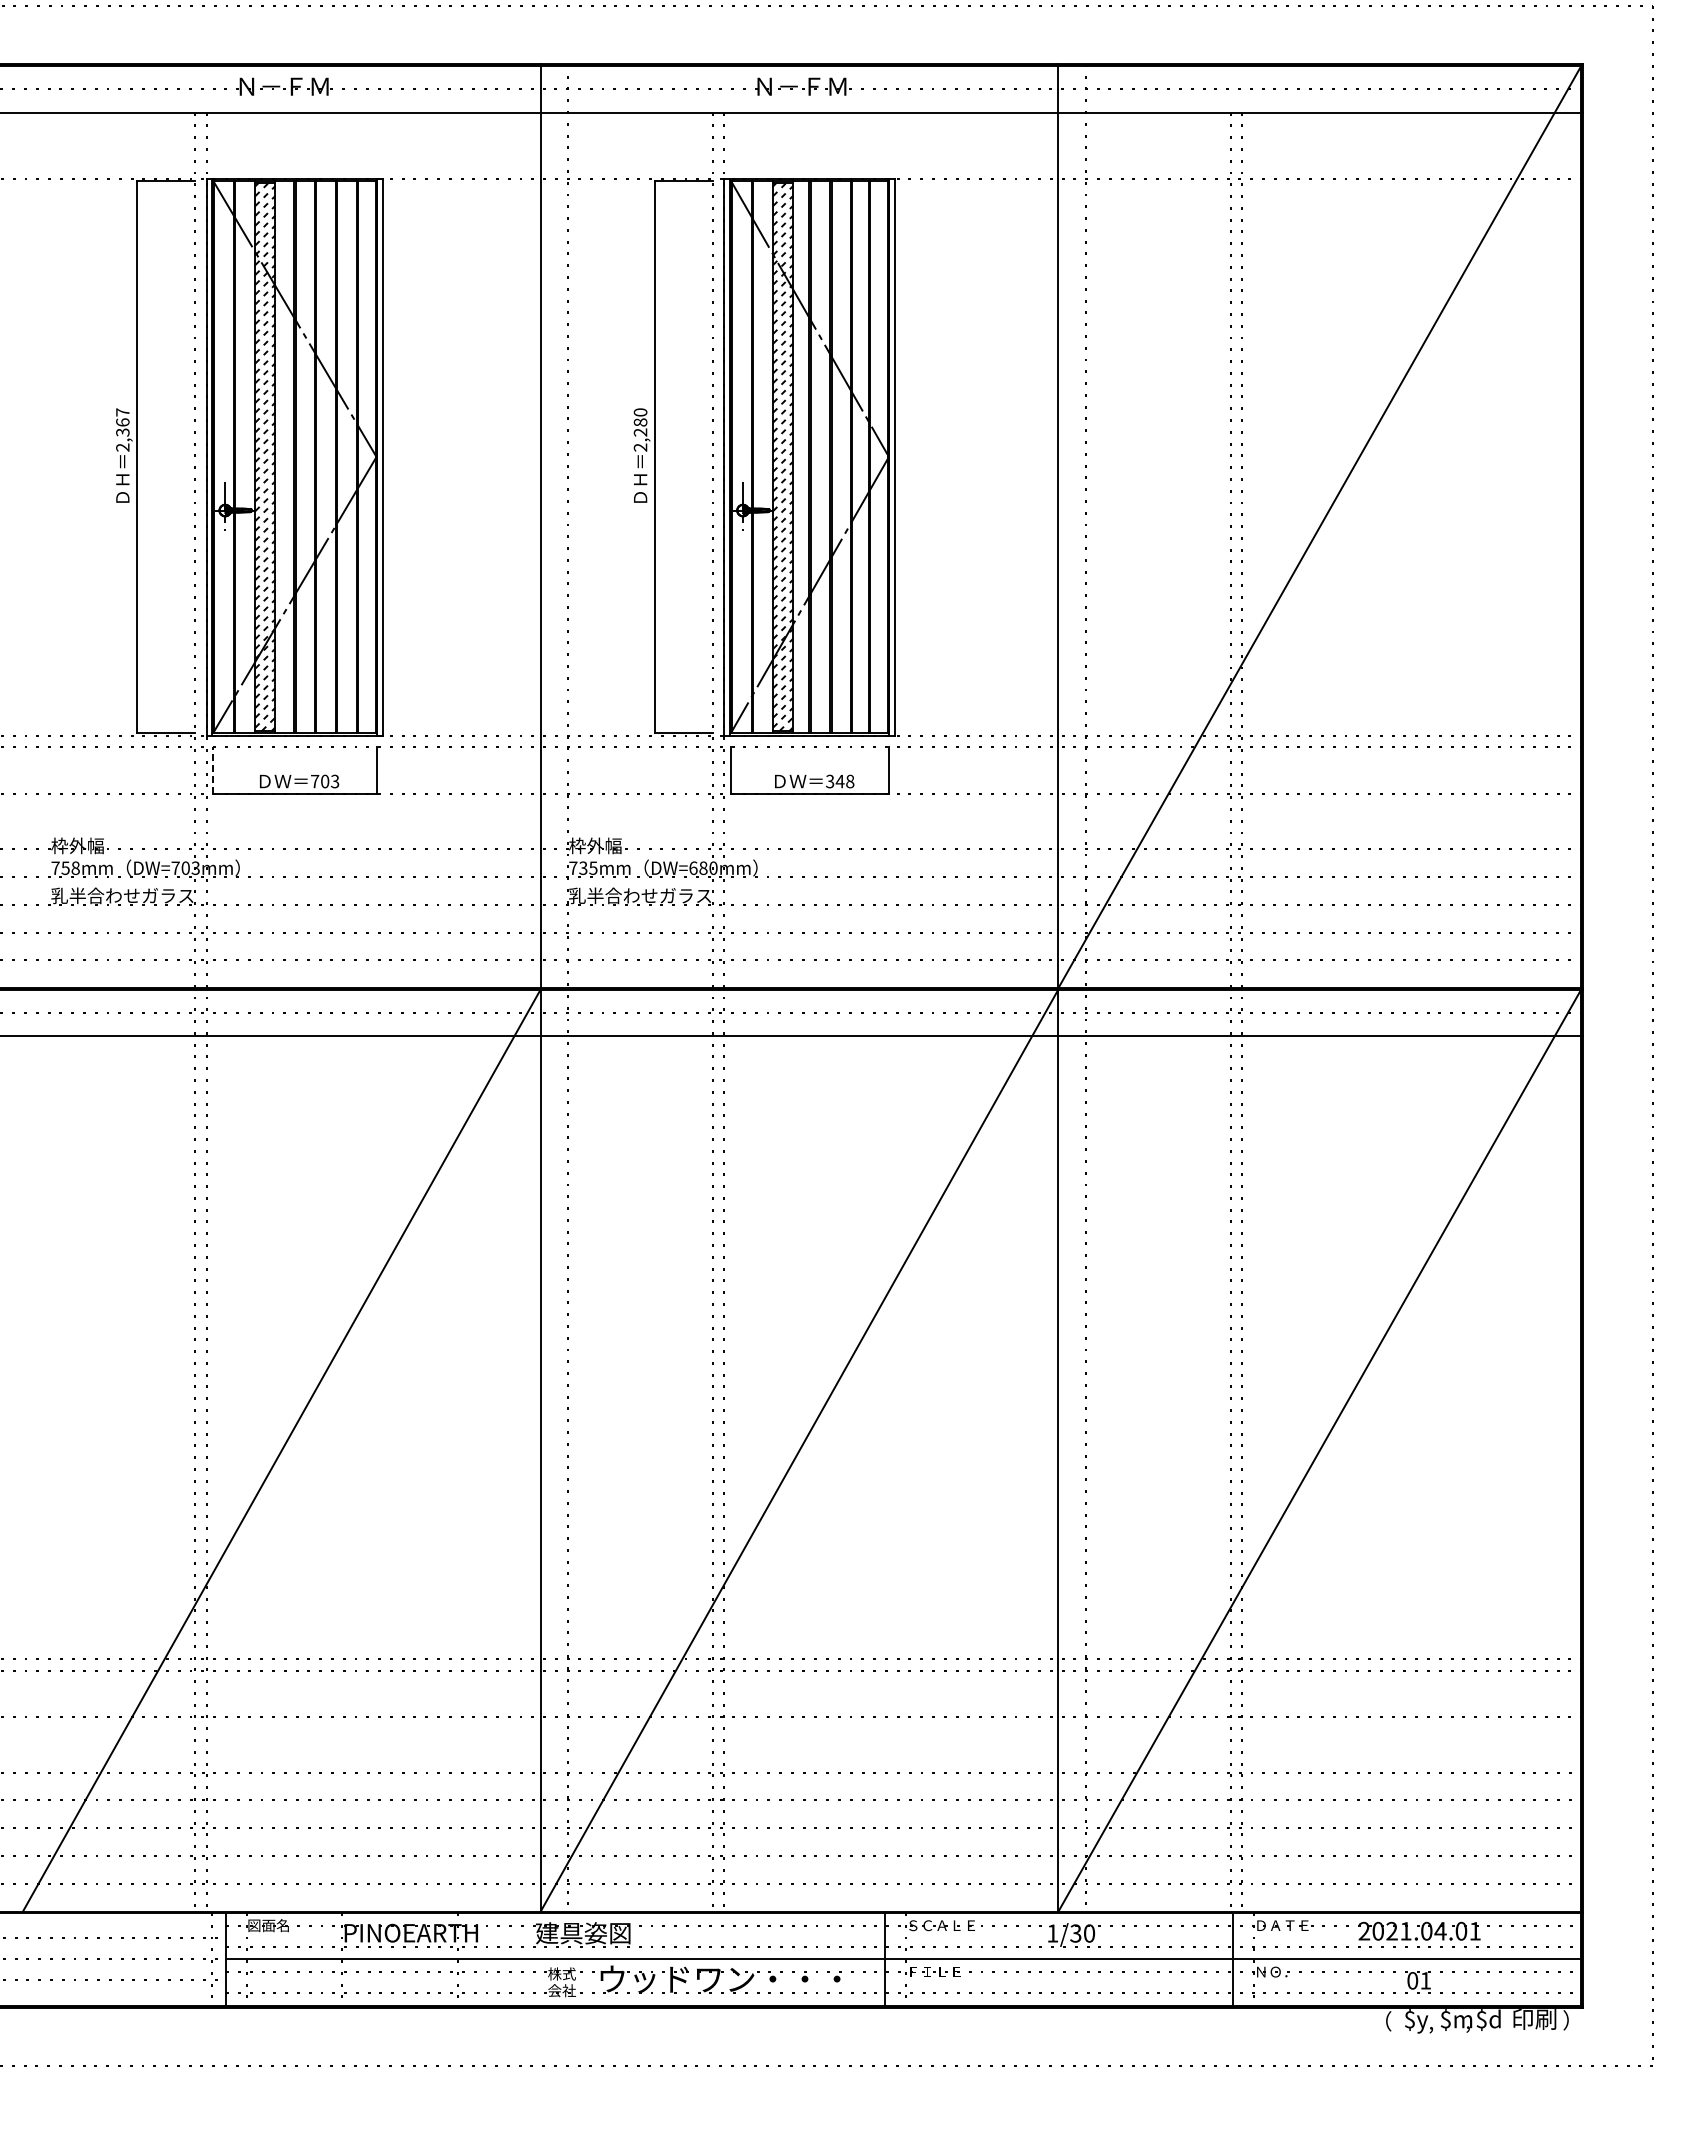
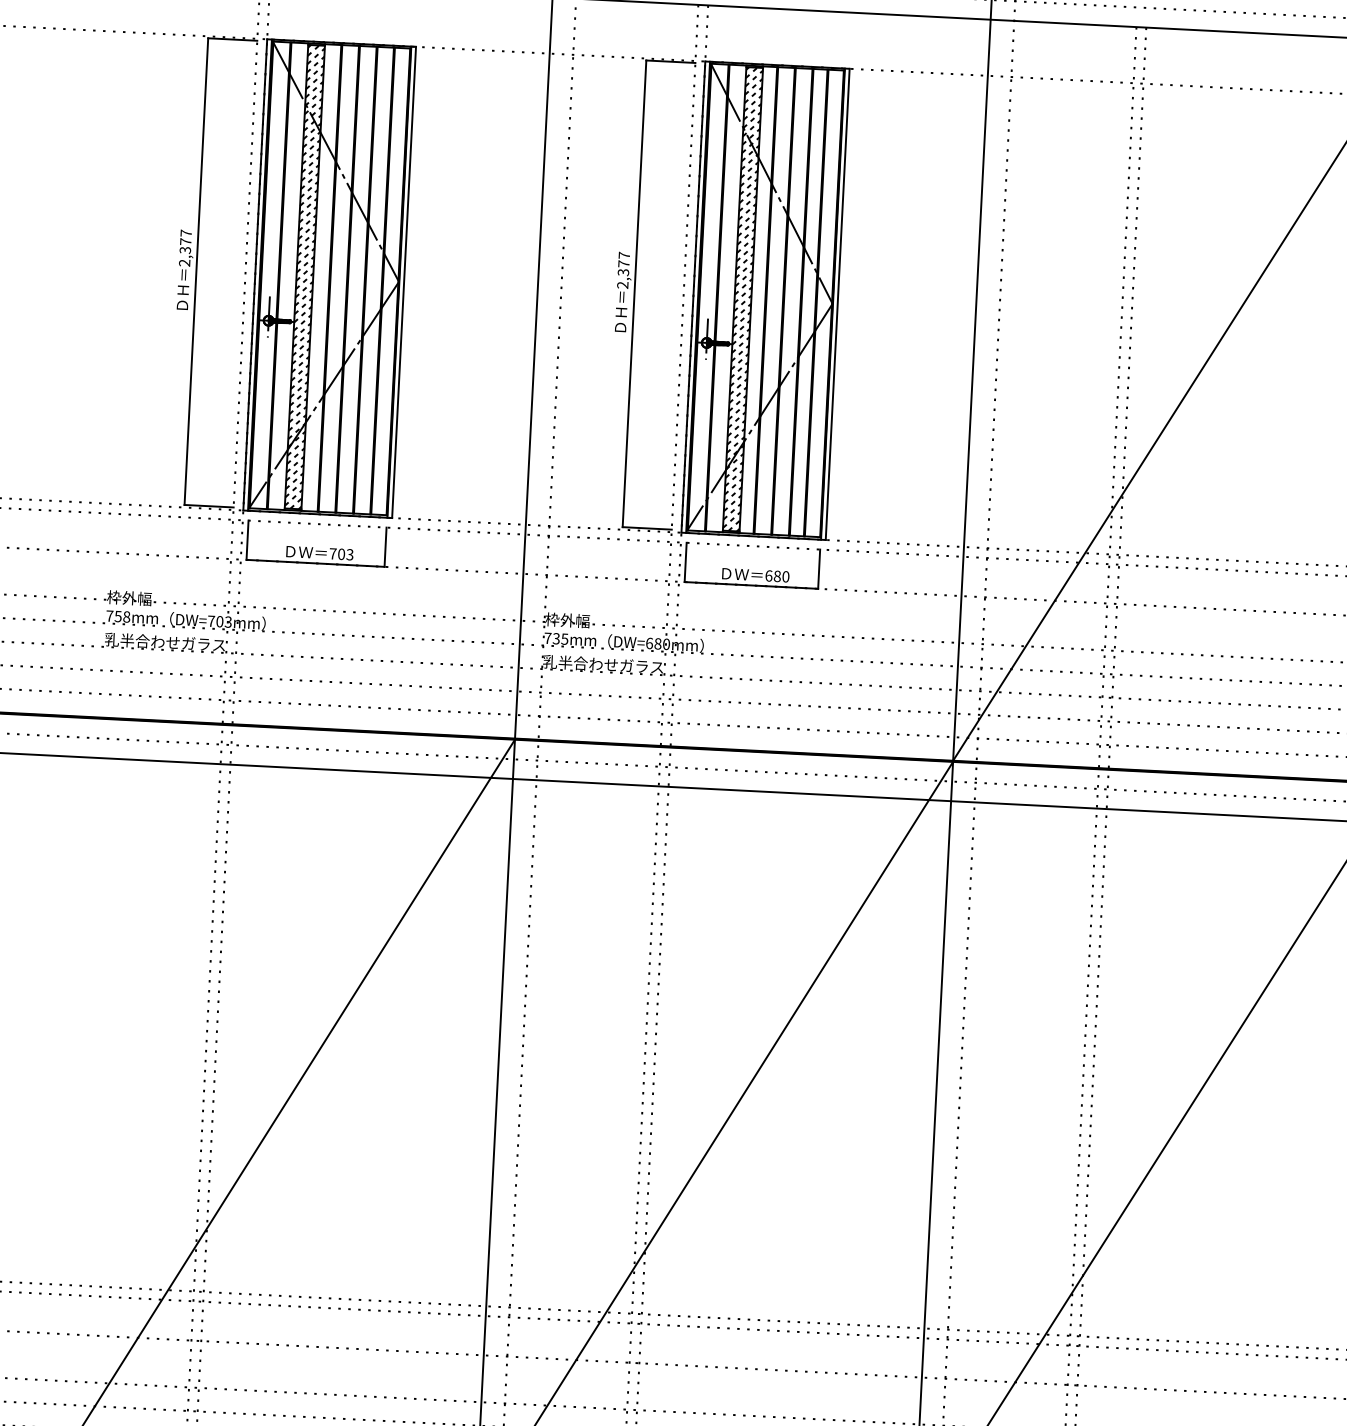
text: (122, 422) -> (185, 241), 2,367 -> 2,377
text: (640, 422) -> (623, 264), 2,280 -> 2,377
line: (213, 770) -> (247, 540), dashed -> solid
text: (840, 781) -> (777, 576), 348 -> 680

